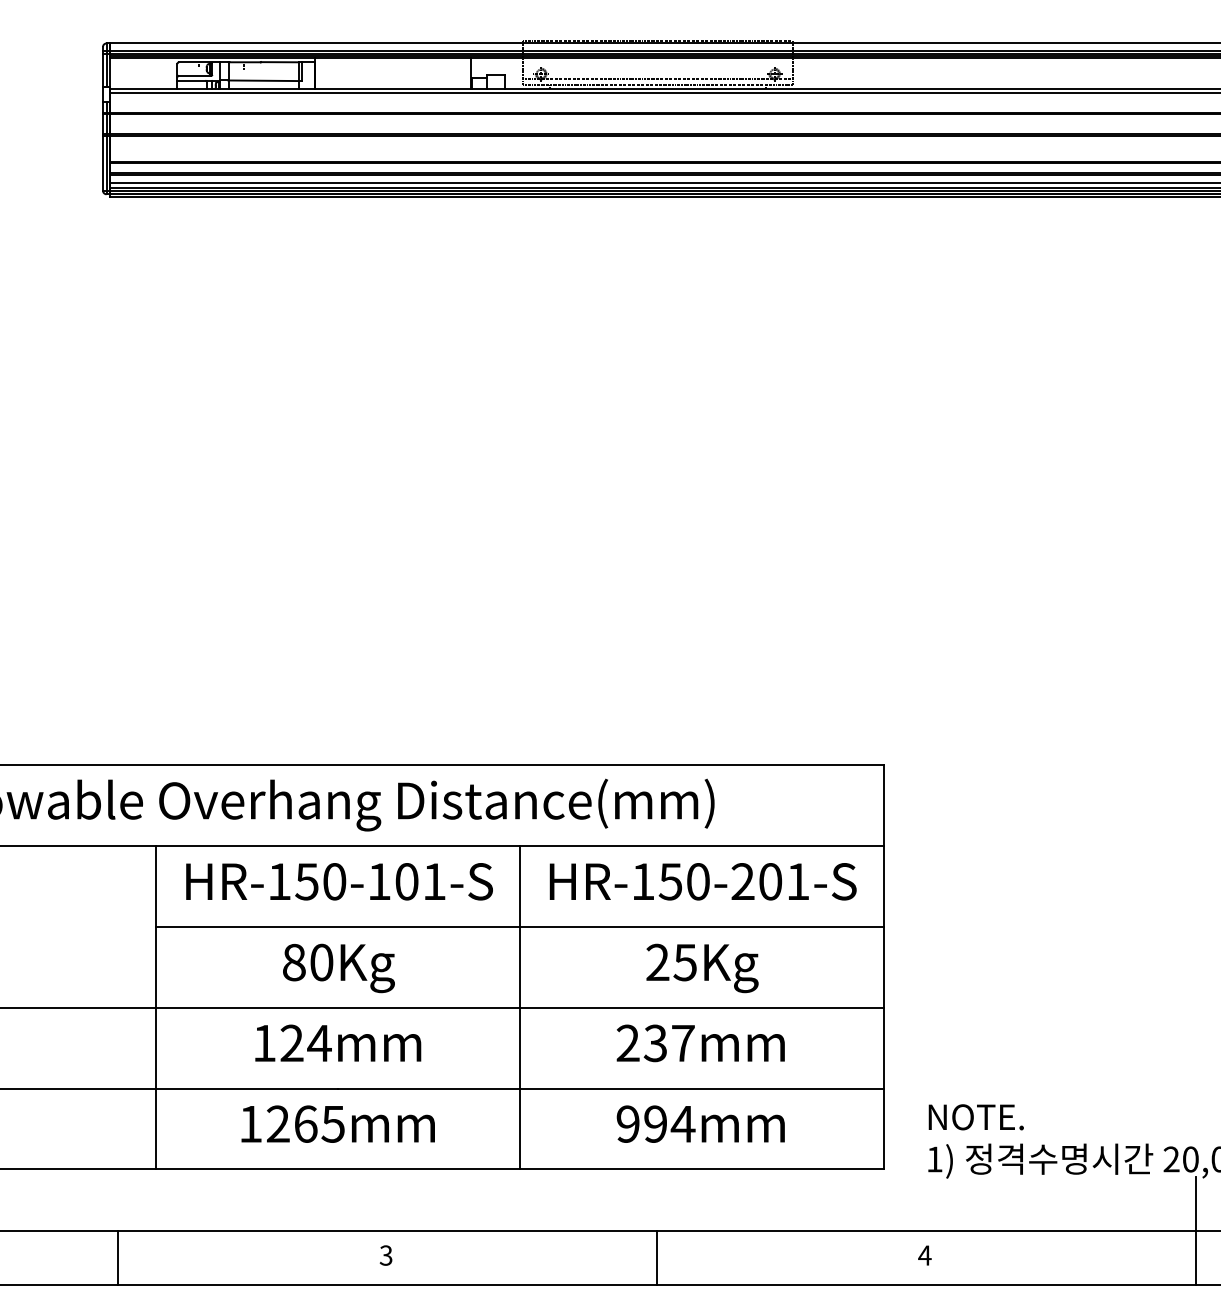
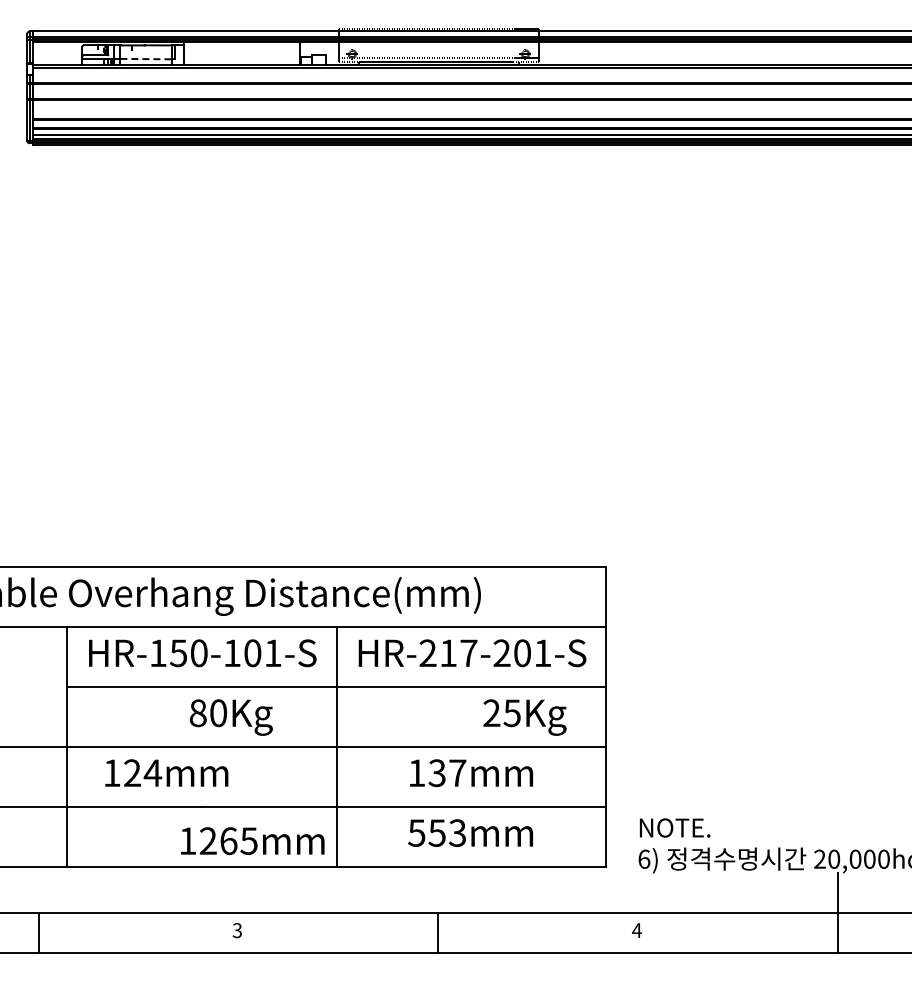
line: (263, 81) -> (146, 59), solid -> dashed
text: (670, 882) -> (448, 653), HR-150-201-S -> HR-217-201-S
text: (337, 968) -> (230, 717), moved
text: (701, 968) -> (524, 717), moved
text: (337, 1042) -> (166, 772), moved
text: (627, 1042) -> (416, 772), 237mm -> 137mm
text: (337, 1123) -> (252, 840), moved
text: (655, 1124) -> (437, 833), 994mm -> 553mm
text: (935, 1158) -> (644, 858), 1) -> 6)

